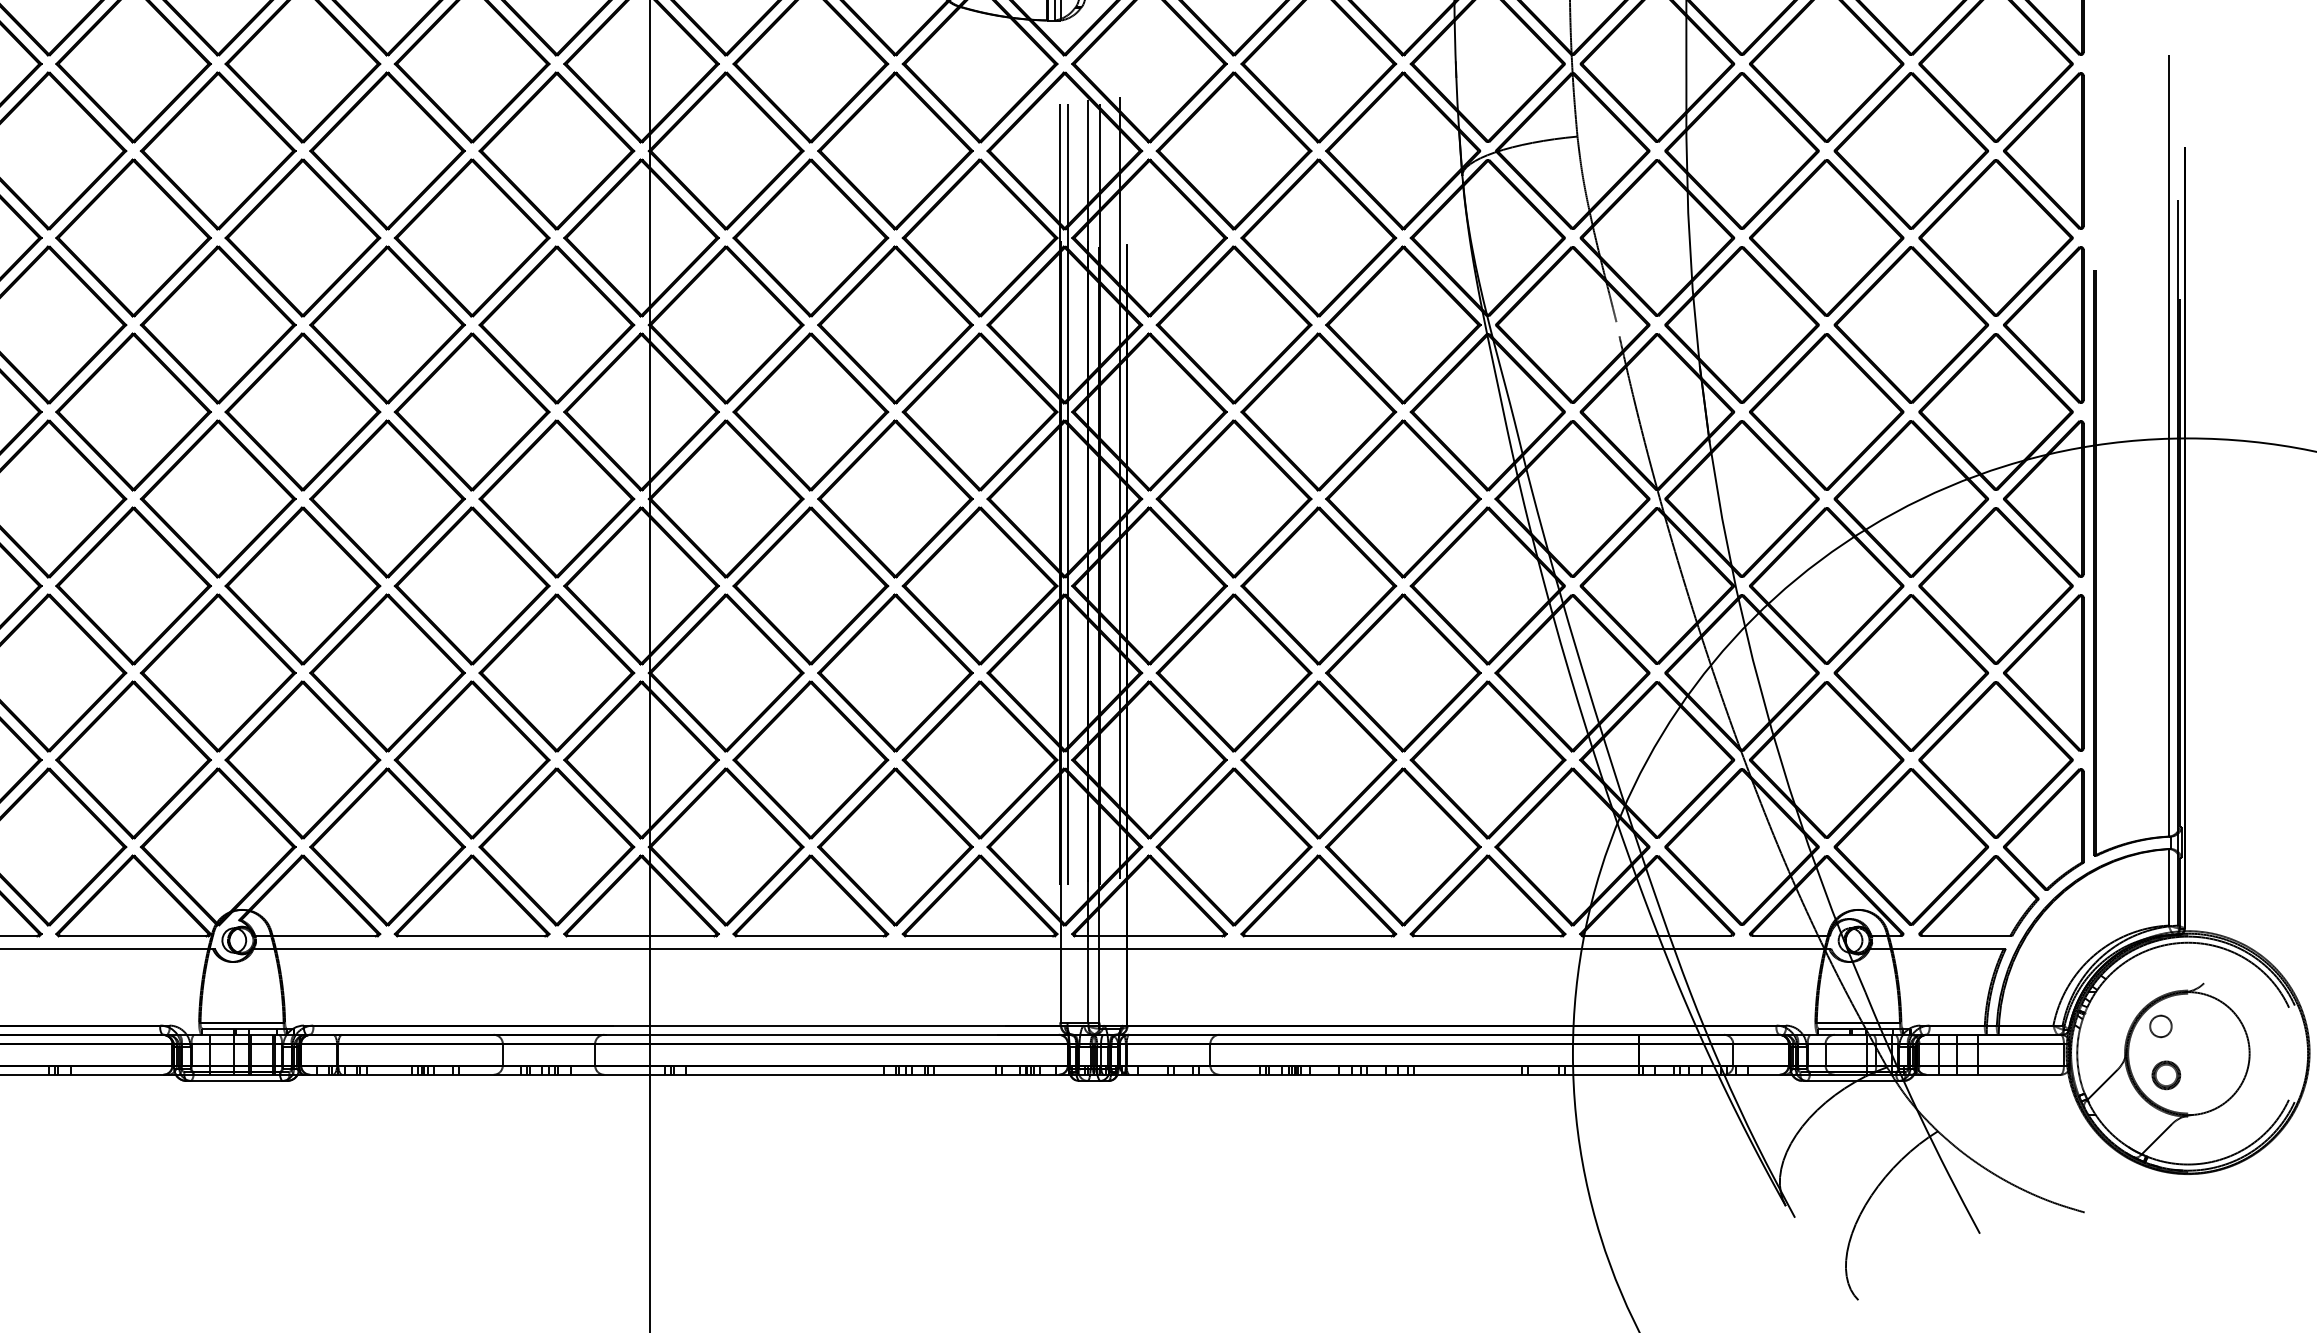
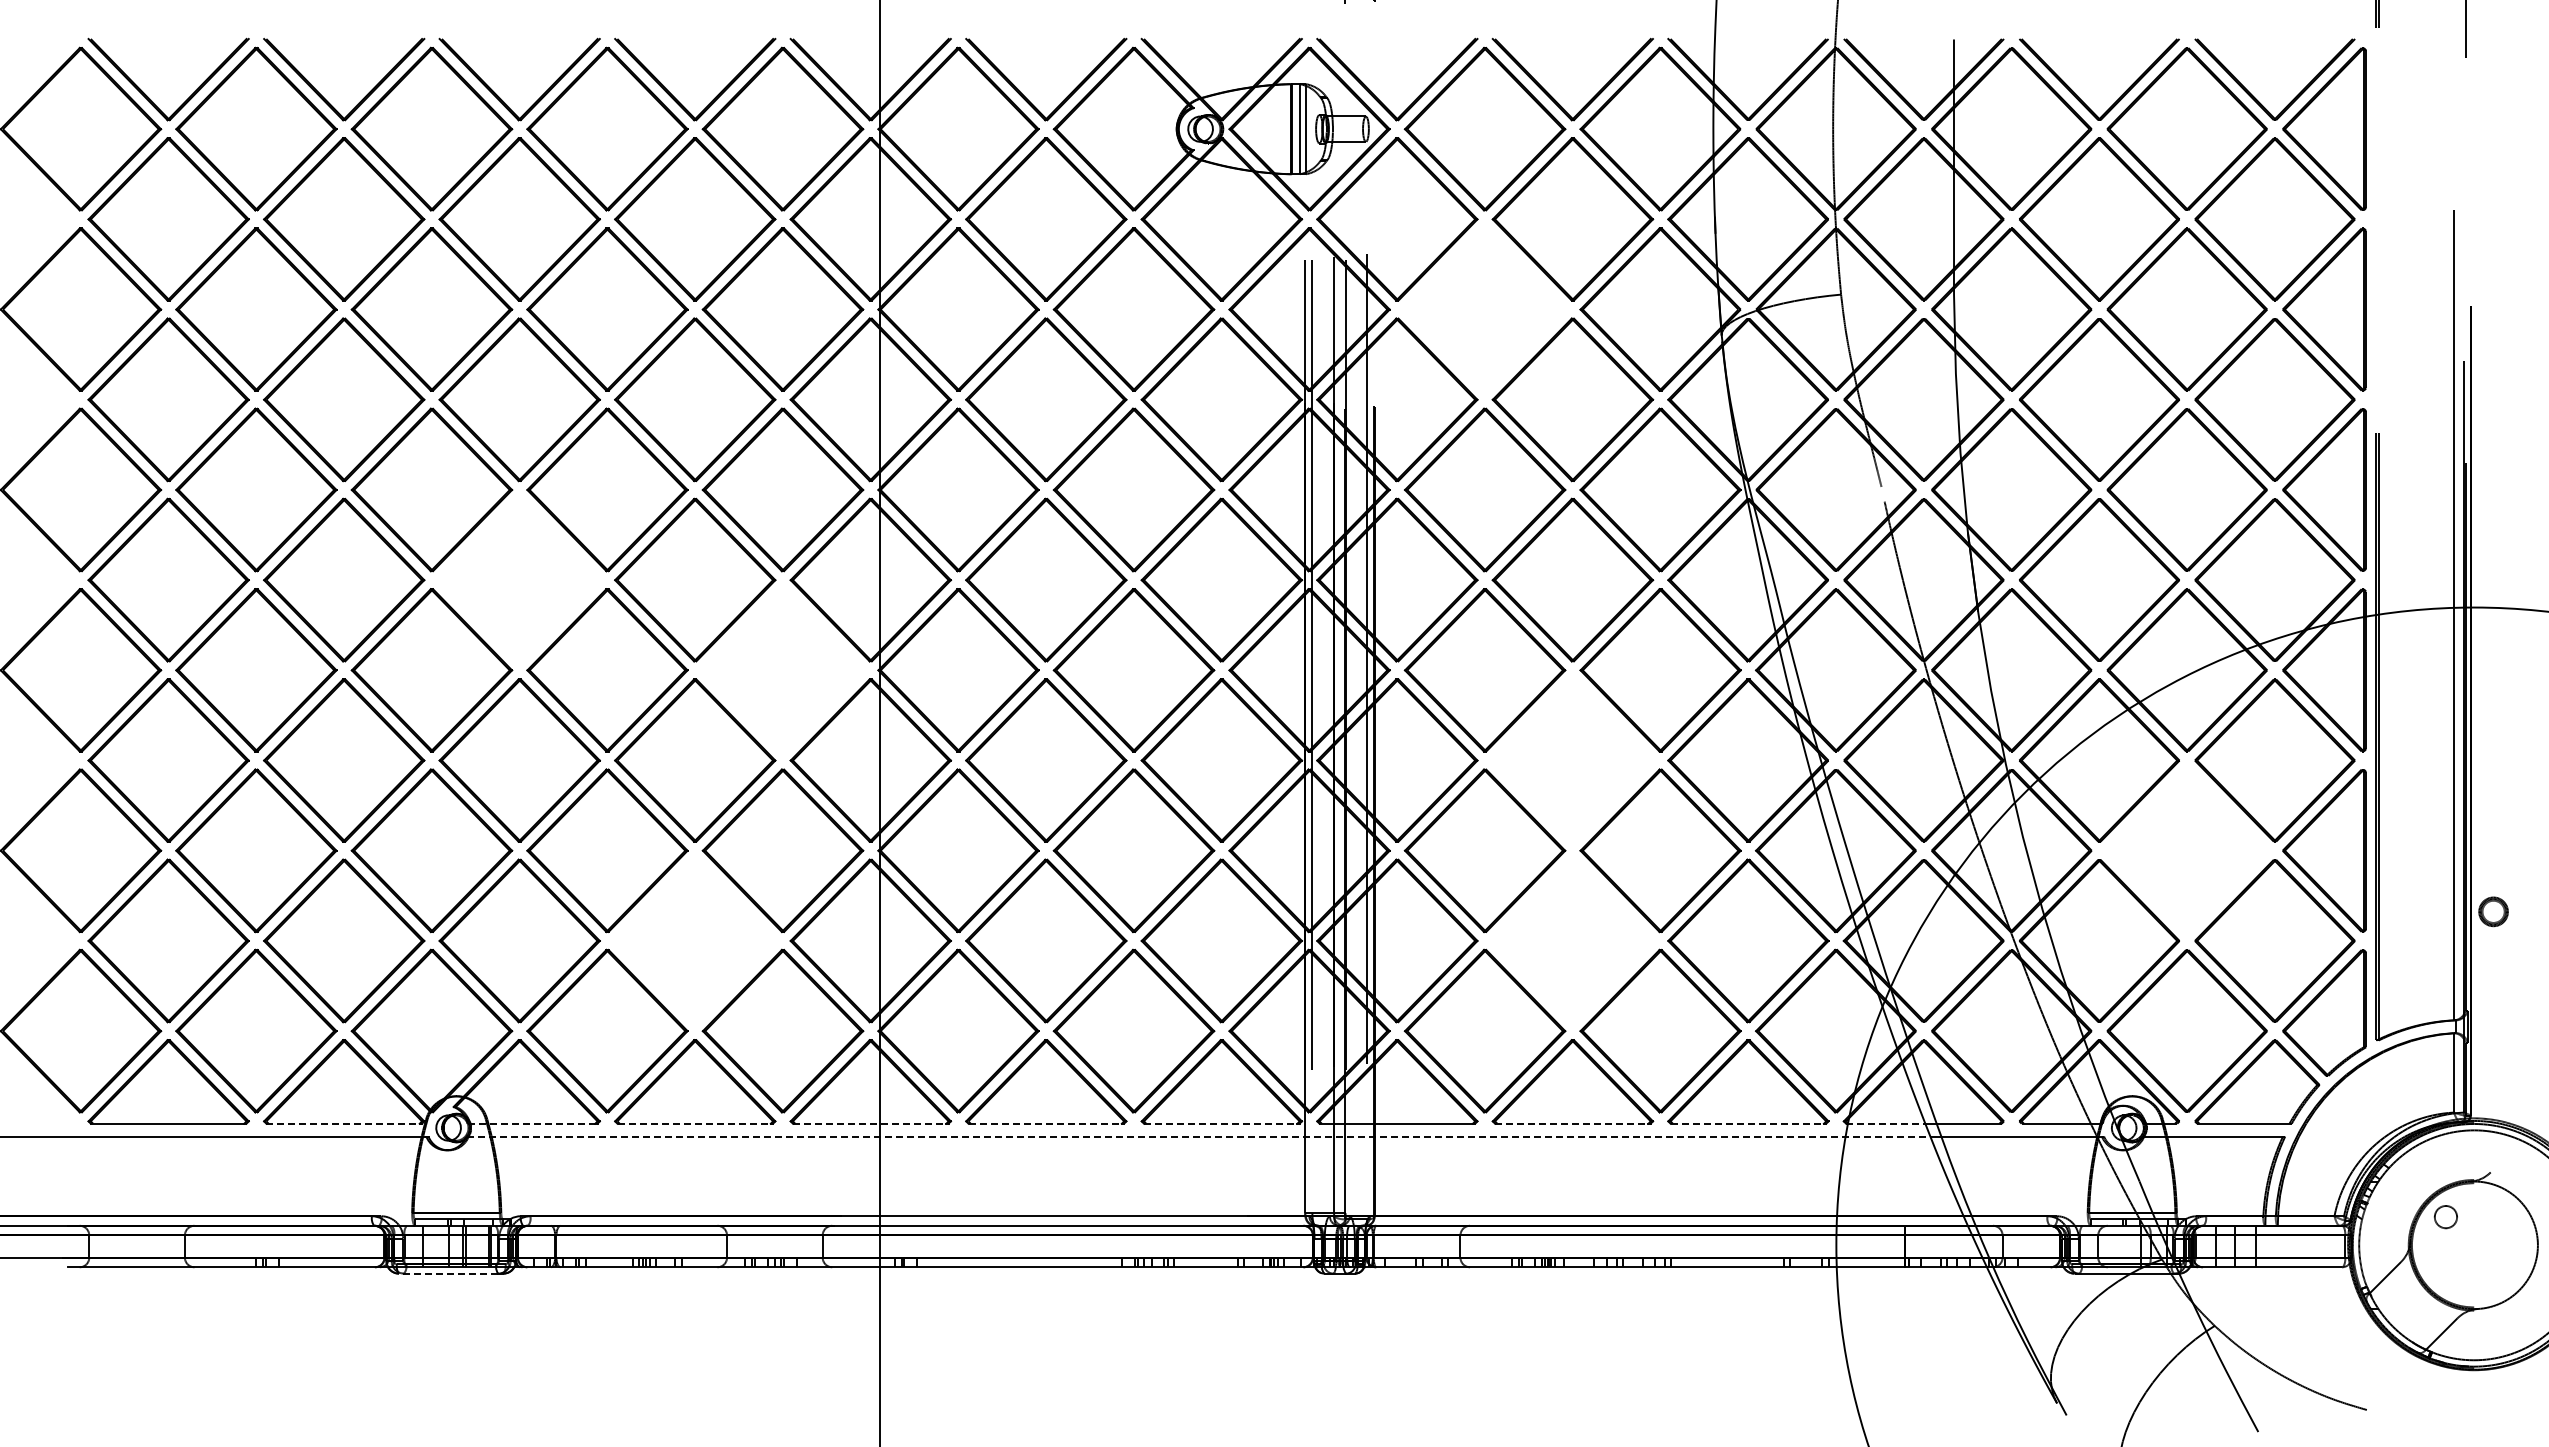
part: (1233, 150) -> (1484, 309), removed
part: (302, 411) -> (519, 579), removed
part: (556, 499) -> (782, 670), removed
part: (1318, 585) -> (1572, 760), removed
part: (1910, 672) -> (2186, 850), removed
part: (472, 759) -> (695, 940), removed
part: (1318, 759) -> (1572, 940), removed
line: (132, 936) -> (343, 1123), solid -> dashed
line: (314, 936) -> (531, 1123), solid -> dashed
line: (471, 936) -> (694, 1123), solid -> dashed
line: (640, 936) -> (869, 1123), solid -> dashed
line: (810, 936) -> (1045, 1123), solid -> dashed
line: (978, 936) -> (1220, 1123), solid -> dashed
line: (1317, 936) -> (1571, 1123), solid -> dashed
line: (1487, 936) -> (1747, 1123), solid -> dashed
line: (1620, 936) -> (1885, 1123), solid -> dashed
line: (957, 948) -> (1198, 1136), solid -> dashed
part: (2166, 1075) -> (2493, 911), moved
line: (234, 1080) -> (448, 1273), solid -> dashed

